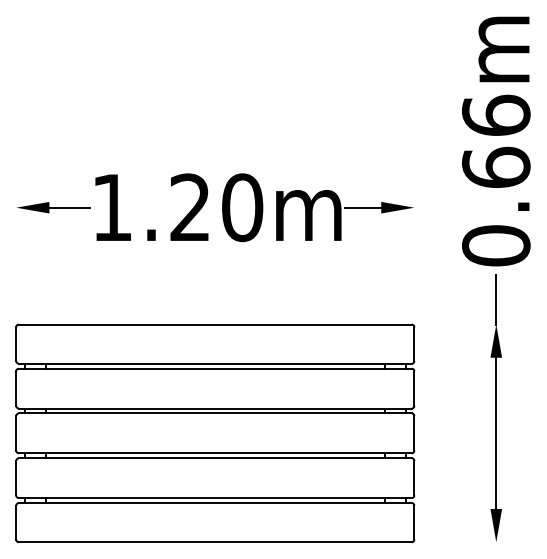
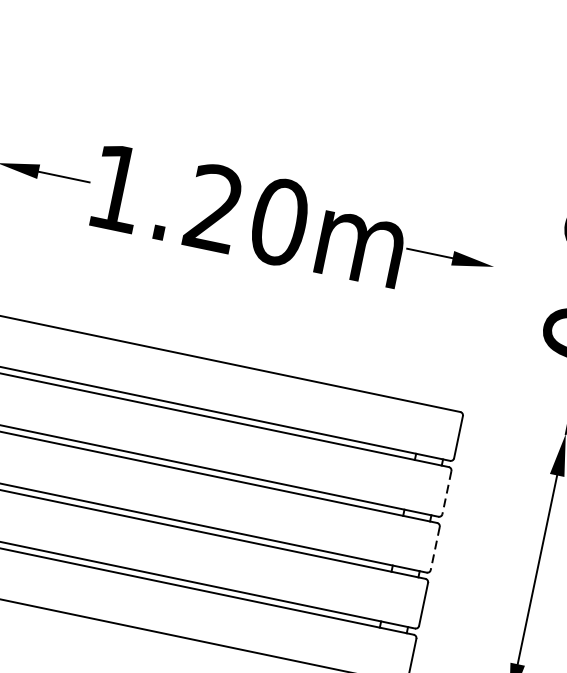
line: (414, 389) -> (446, 493), solid -> dashed
line: (414, 433) -> (435, 548), solid -> dashed

